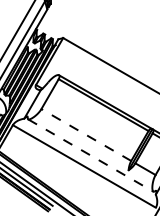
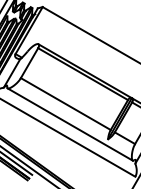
line: (86, 135) -> (65, 104), dashed -> solid
line: (91, 155) -> (70, 124), dashed -> solid

